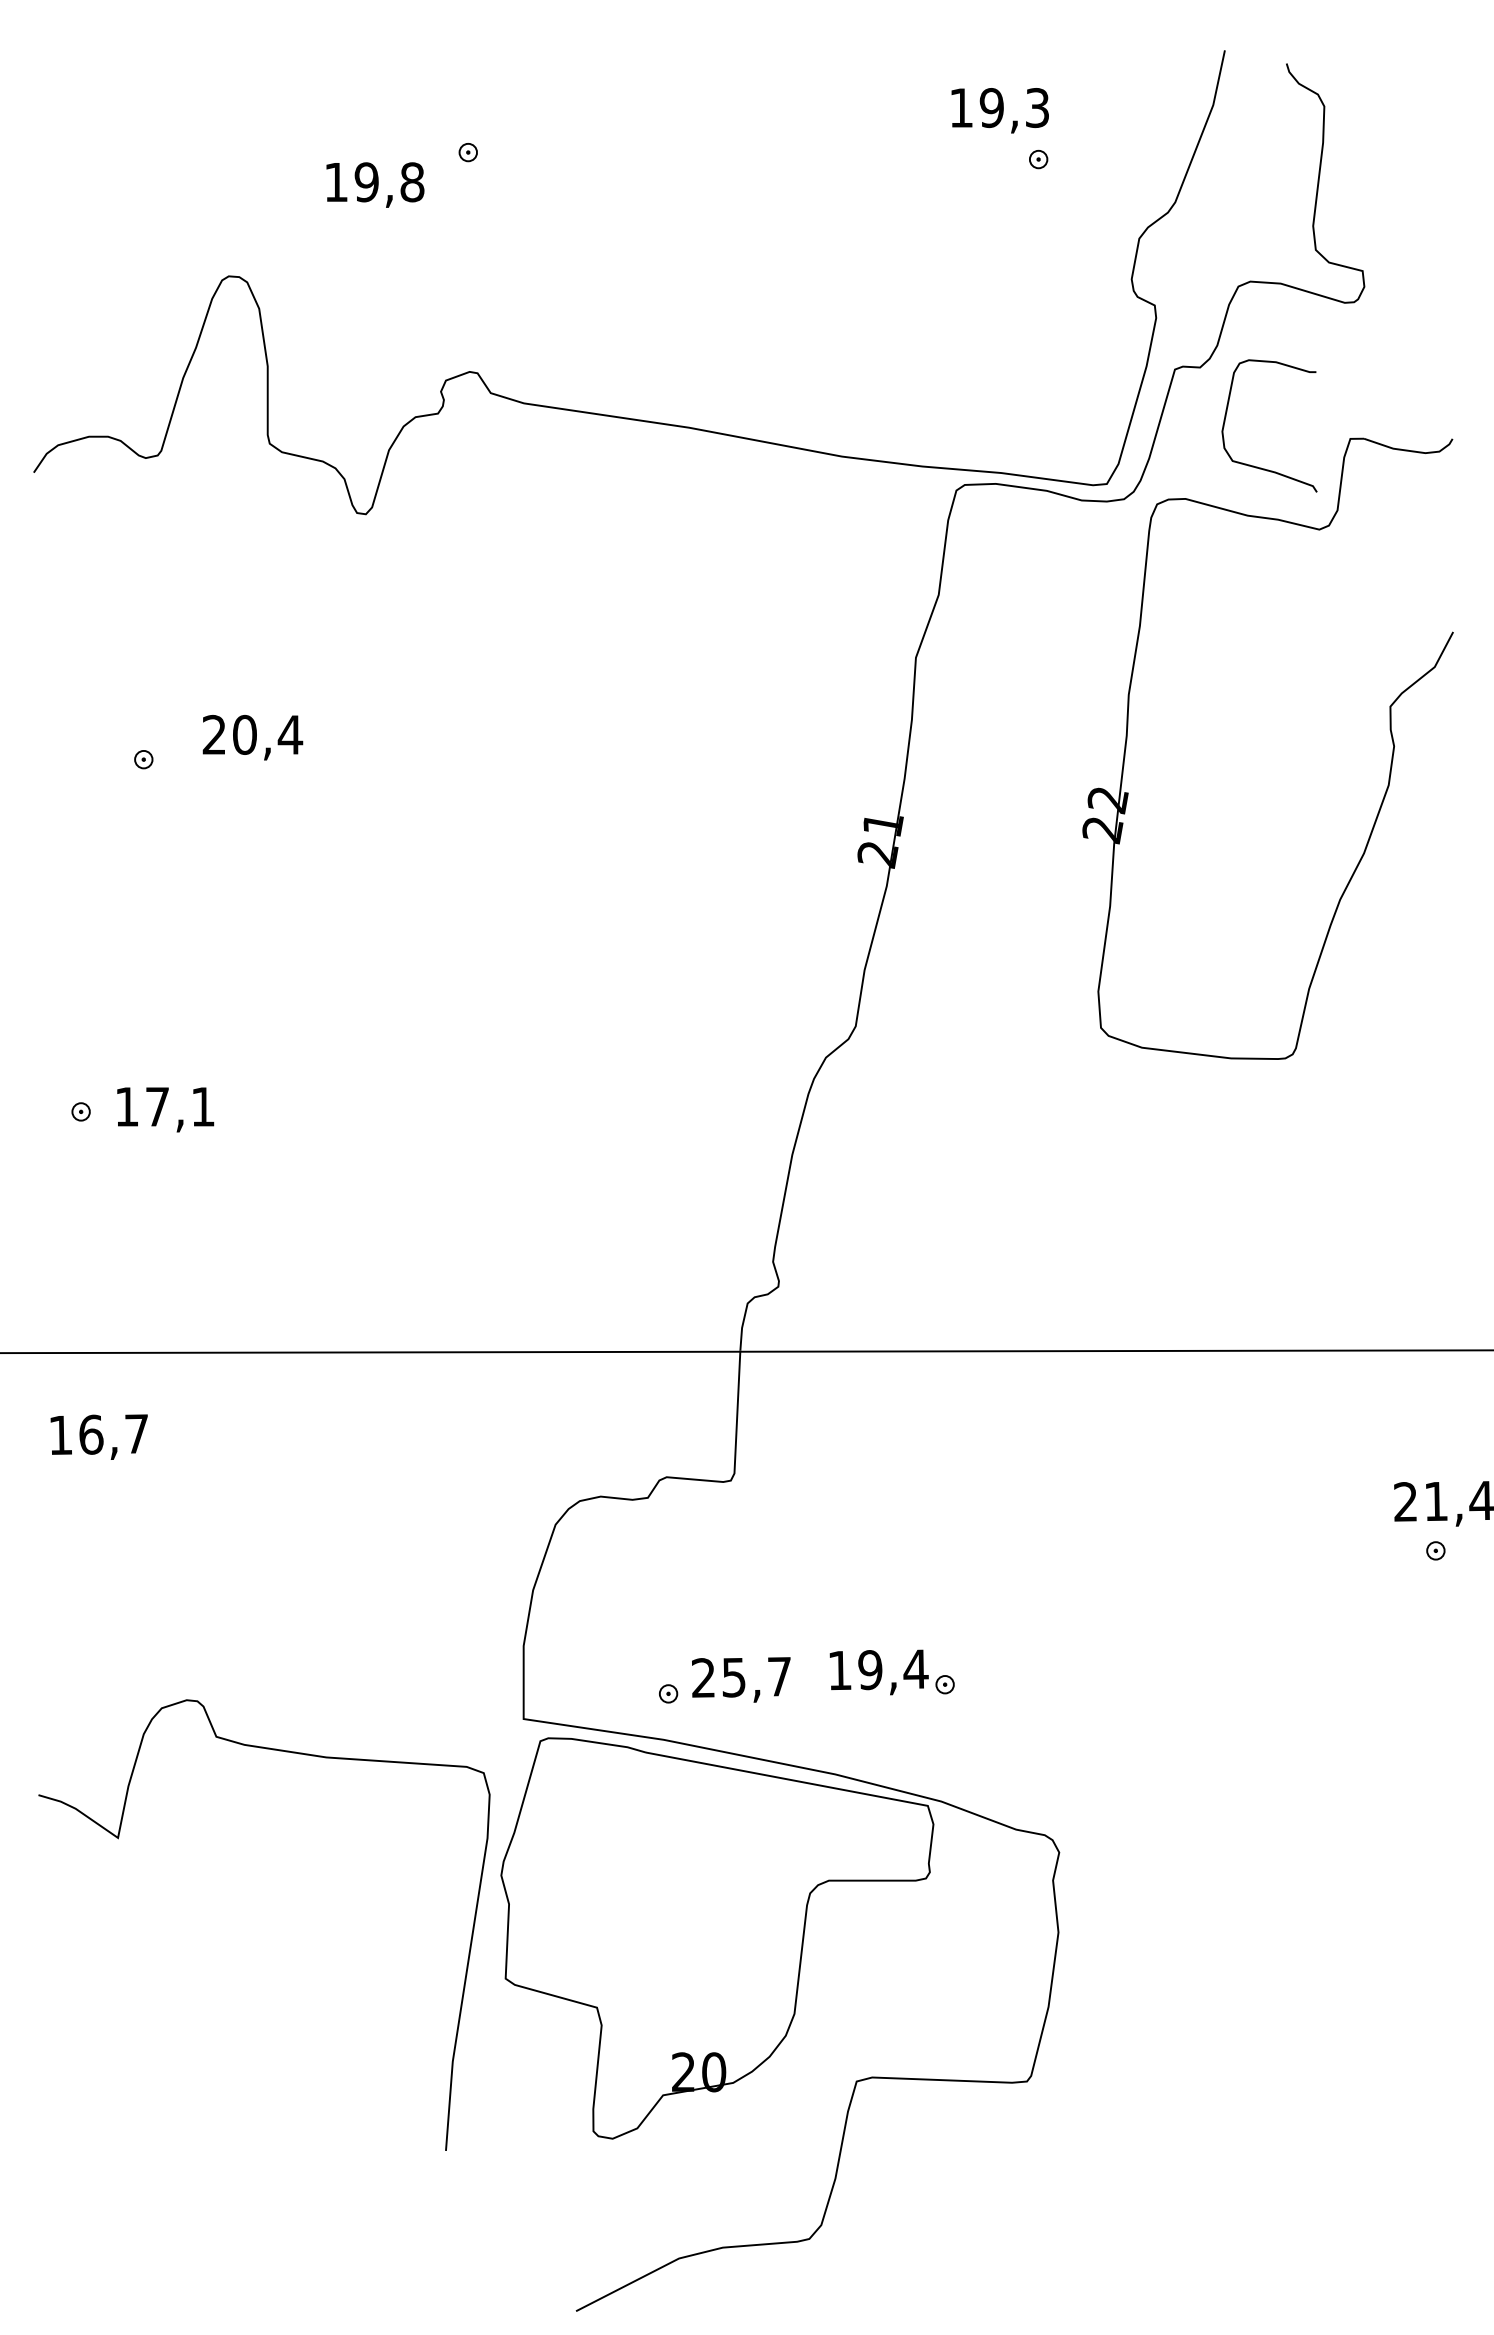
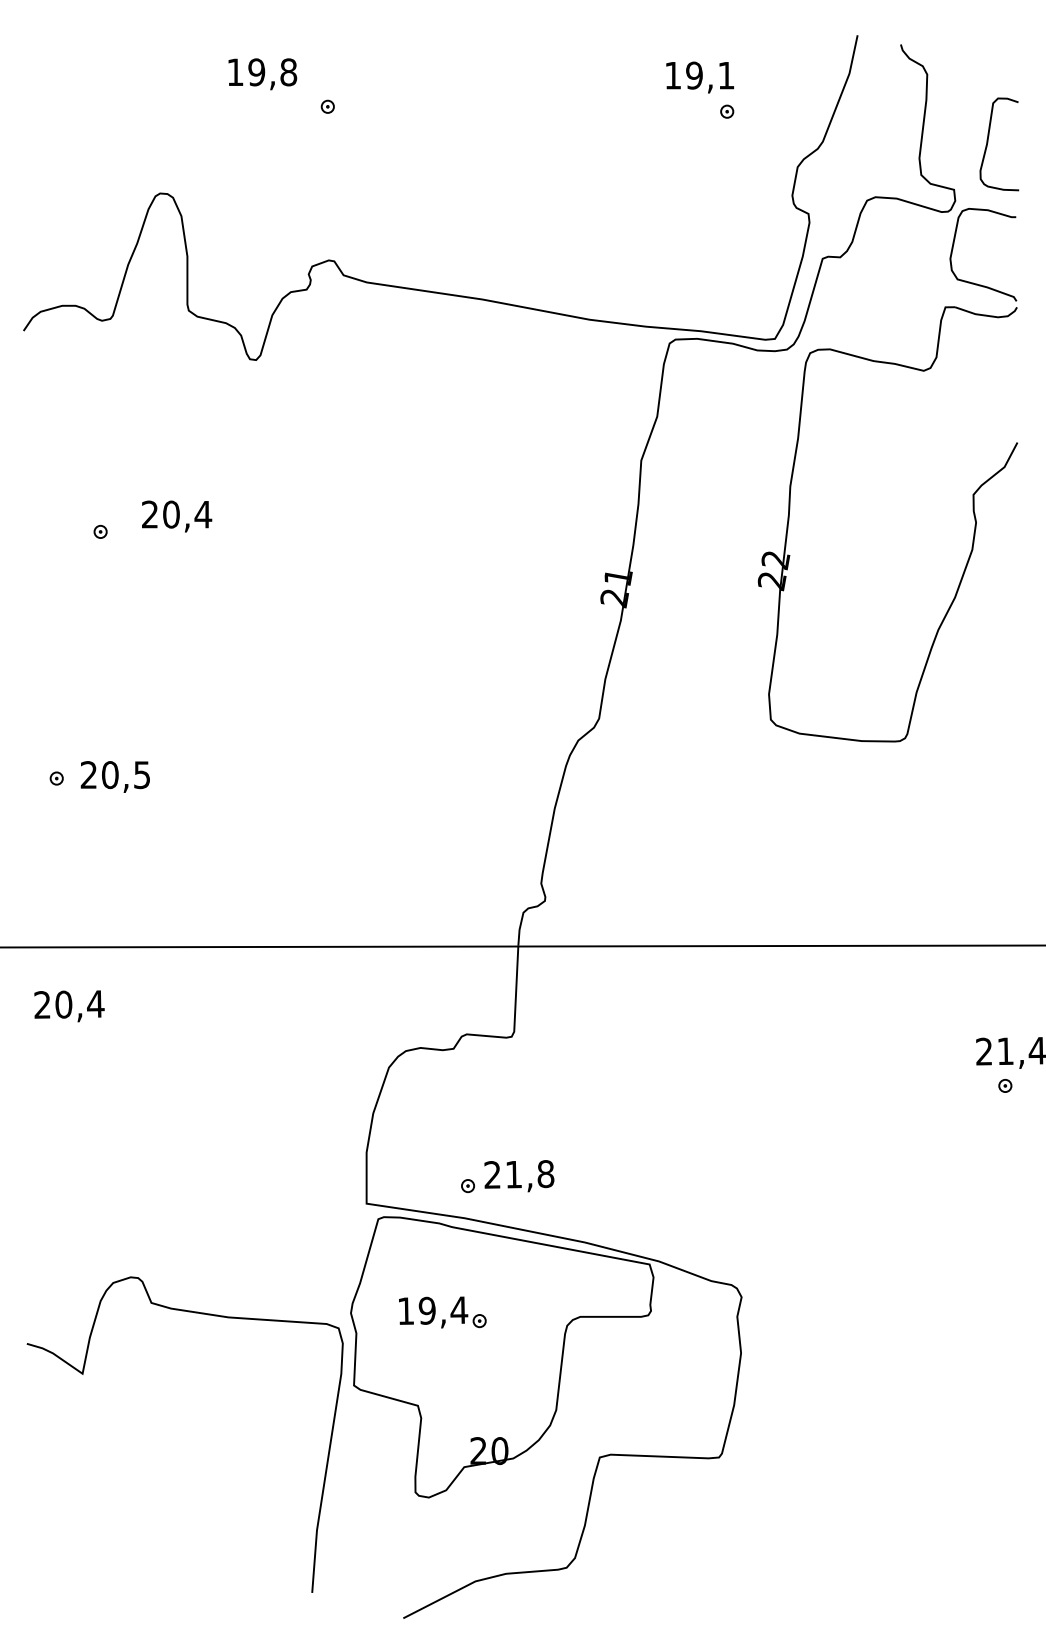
text: (1037, 108) -> (726, 75), 19,3 -> 19,1
text: (375, 184) -> (262, 73), moved
curve: (1411, 202) -> (988, 141), added
curve: (1257, 466) -> (974, 283), moved
text: (164, 1106) -> (115, 774), 17,1 -> 20,5
text: (99, 1434) -> (69, 1004), 16,7 -> 20,4
part: (882, 1672) -> (435, 1312), moved
text: (756, 1676) -> (529, 1173), 25,7 -> 21,8
curve: (118, 1839) -> (82, 1374), moved

